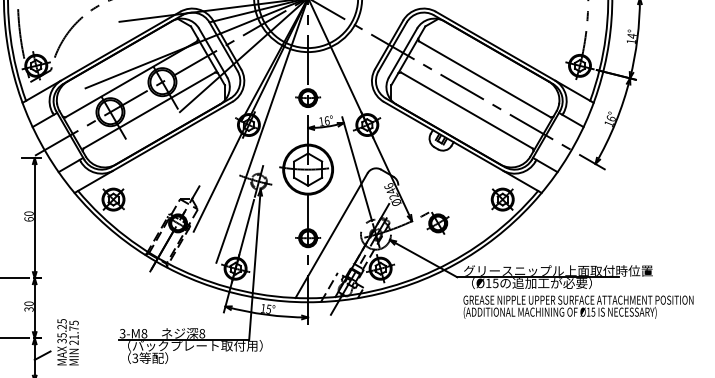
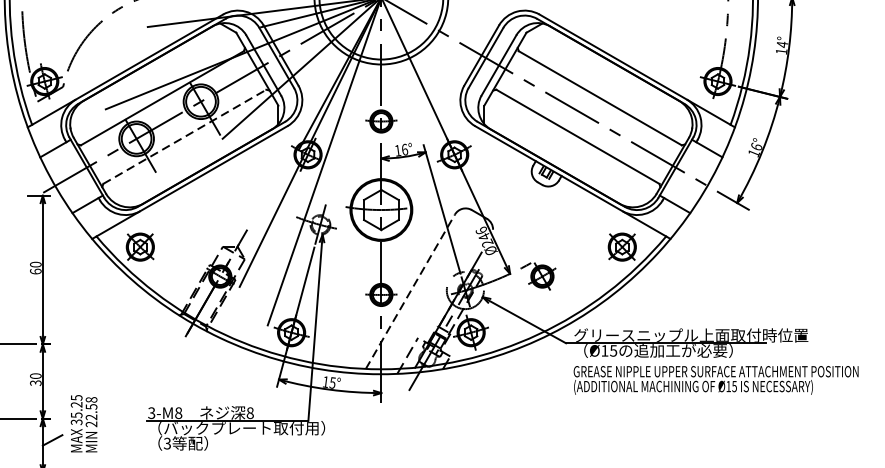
line: (149, 110) -> (184, 136), solid -> dashed
line: (331, 235) -> (410, 291), solid -> dashed
text: (73, 329) -> (90, 407), 21.75 -> 22.58

